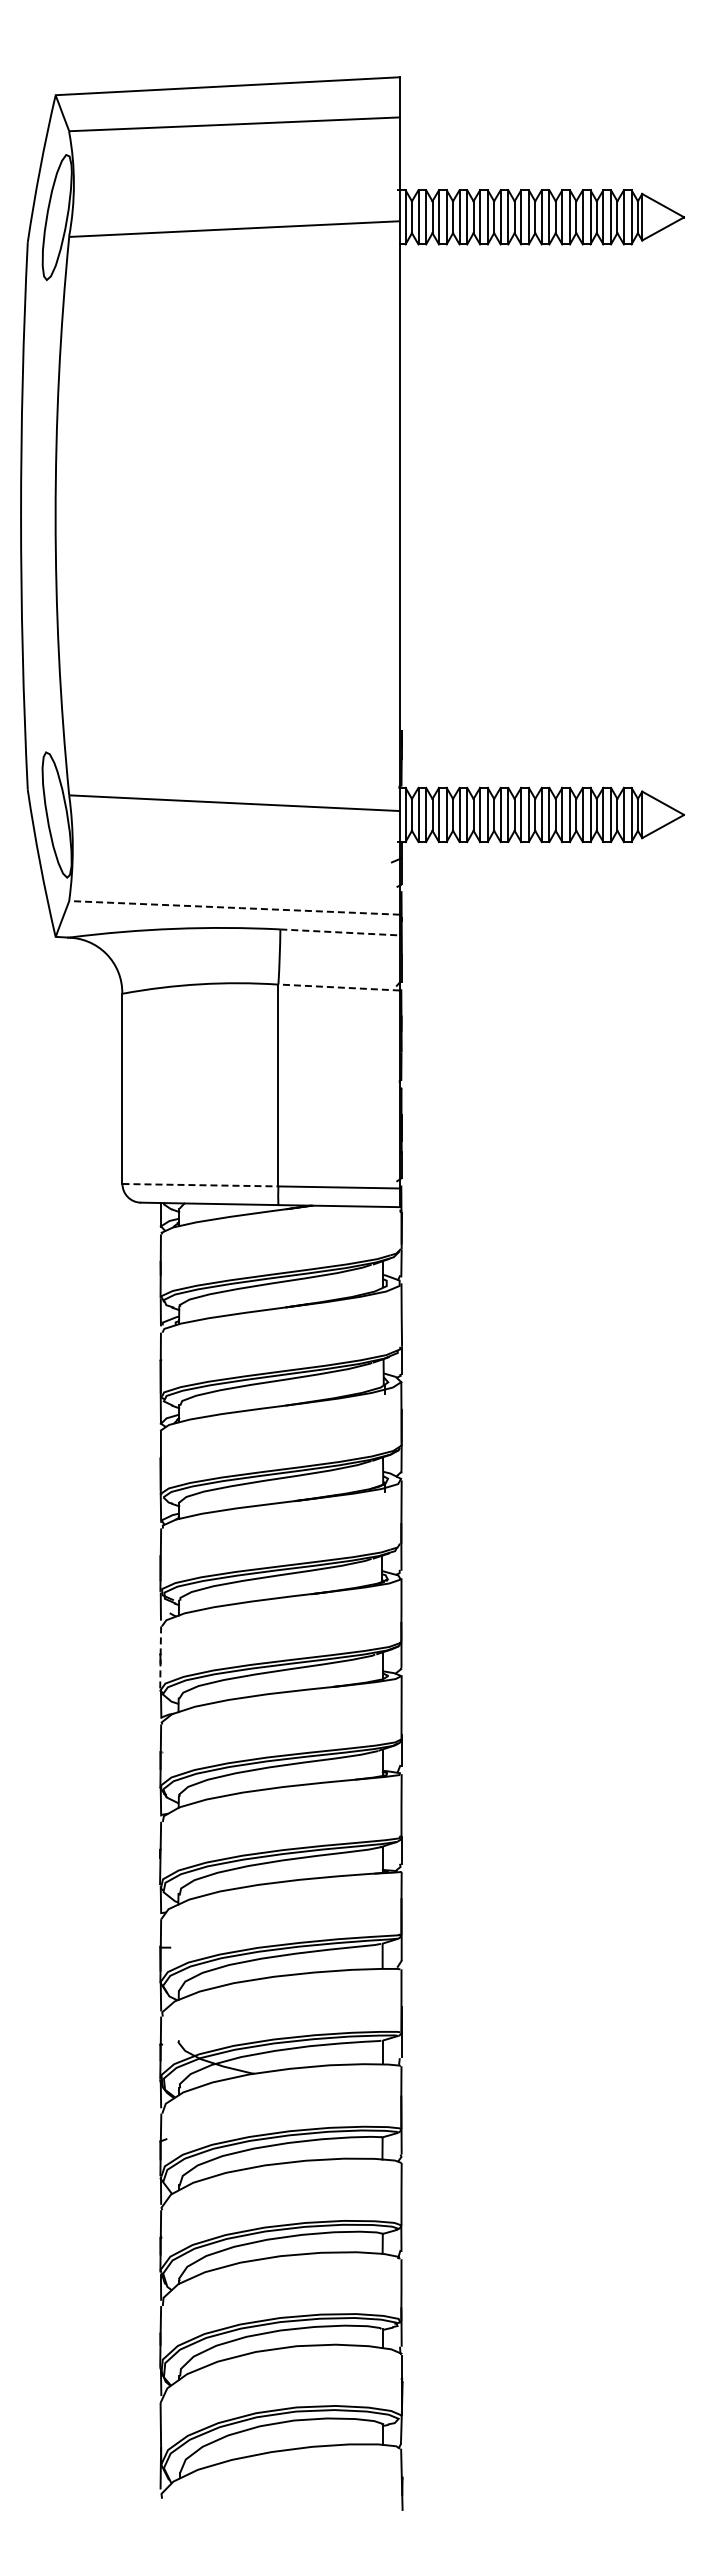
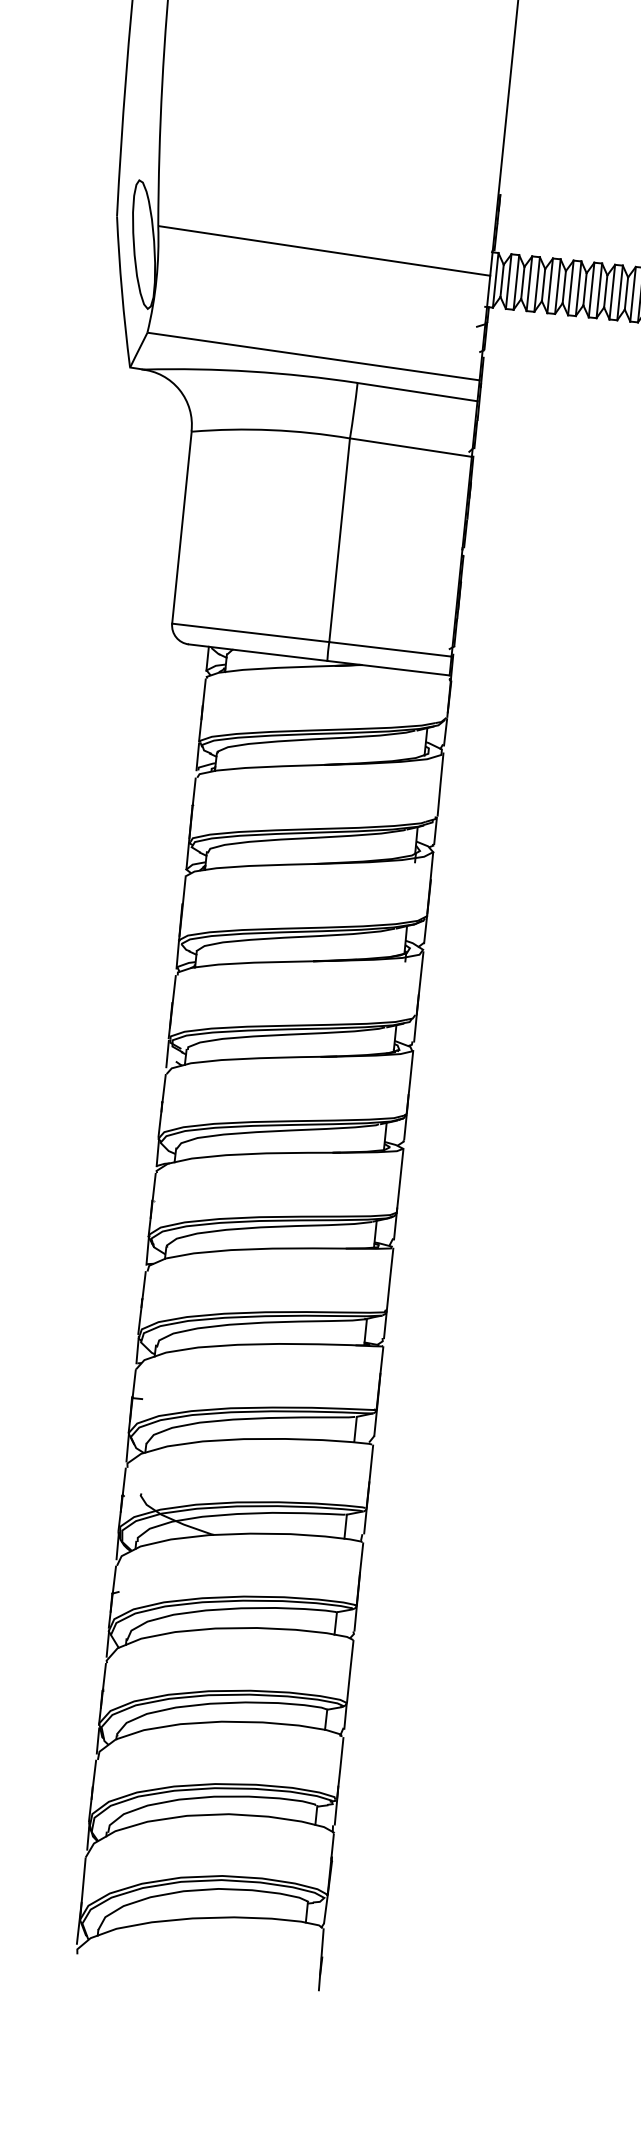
line: (234, 907) -> (313, 356), dashed -> solid
line: (340, 932) -> (417, 392), dashed -> solid
line: (339, 987) -> (411, 447), dashed -> solid
line: (200, 1185) -> (250, 633), dashed -> solid
line: (160, 1658) -> (161, 1106), dashed -> solid

